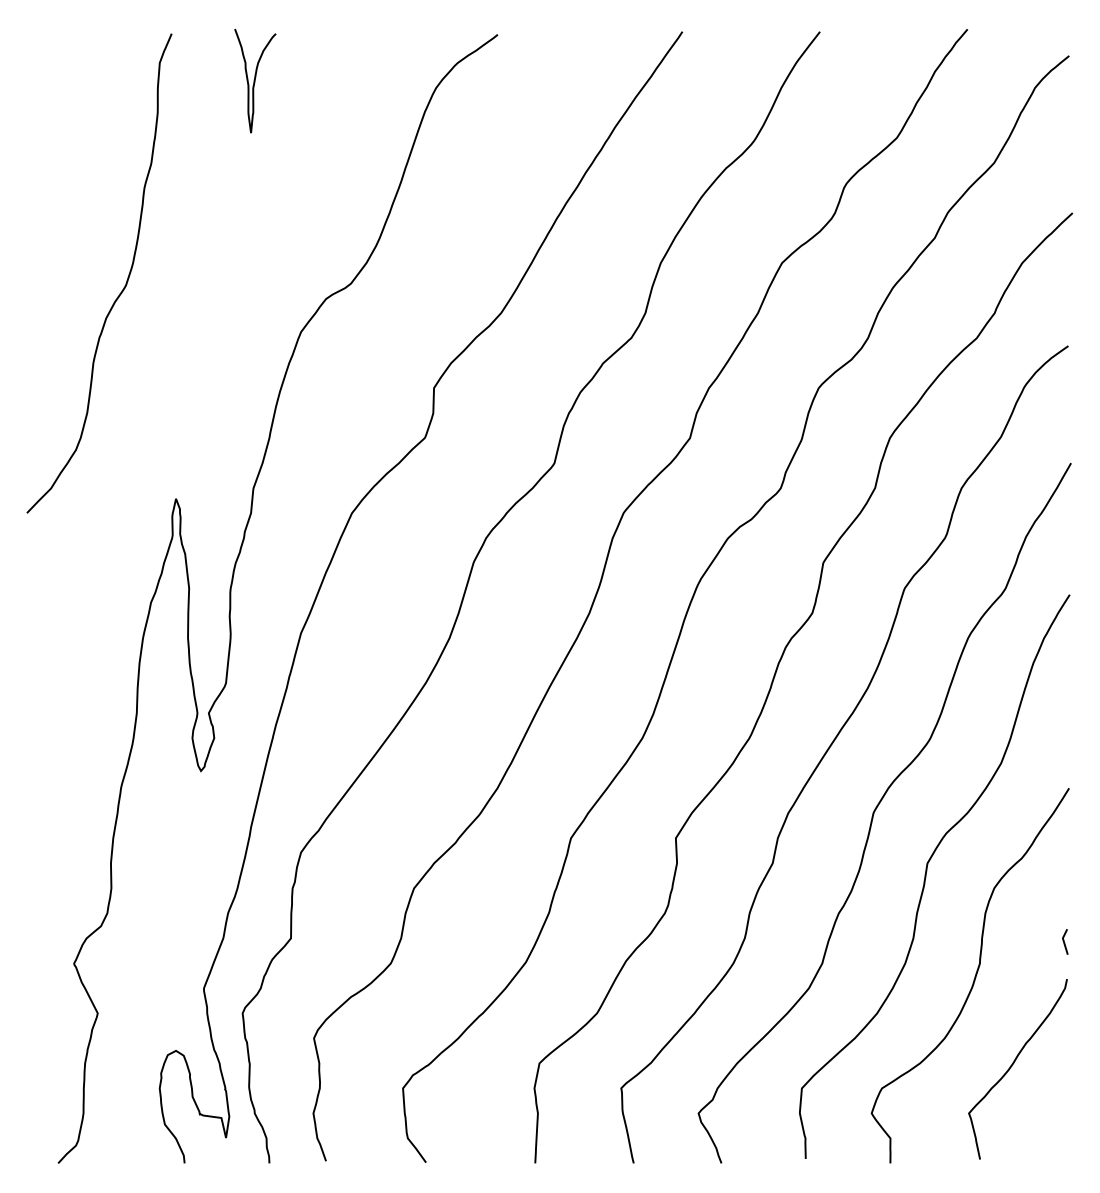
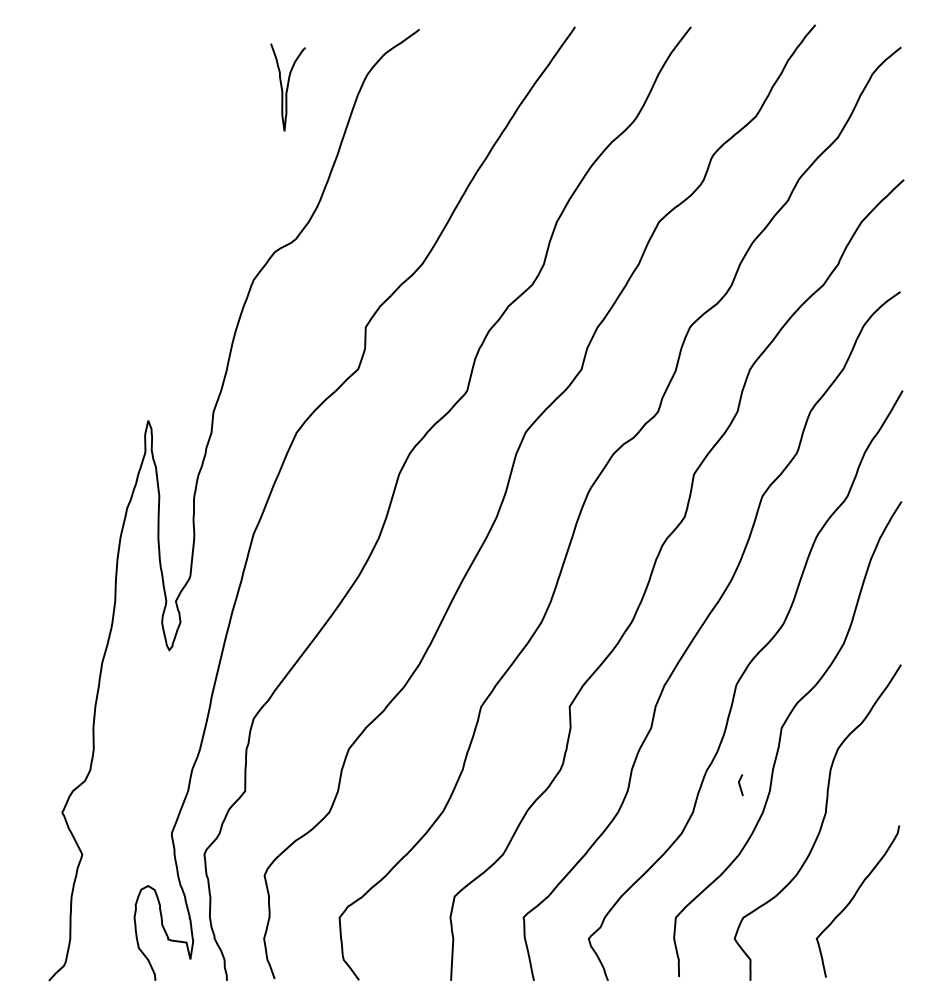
curve: (254, 81) -> (287, 87), moved
curve: (125, 282) -> (105, 238), removed
line: (1064, 942) -> (740, 785), moved

